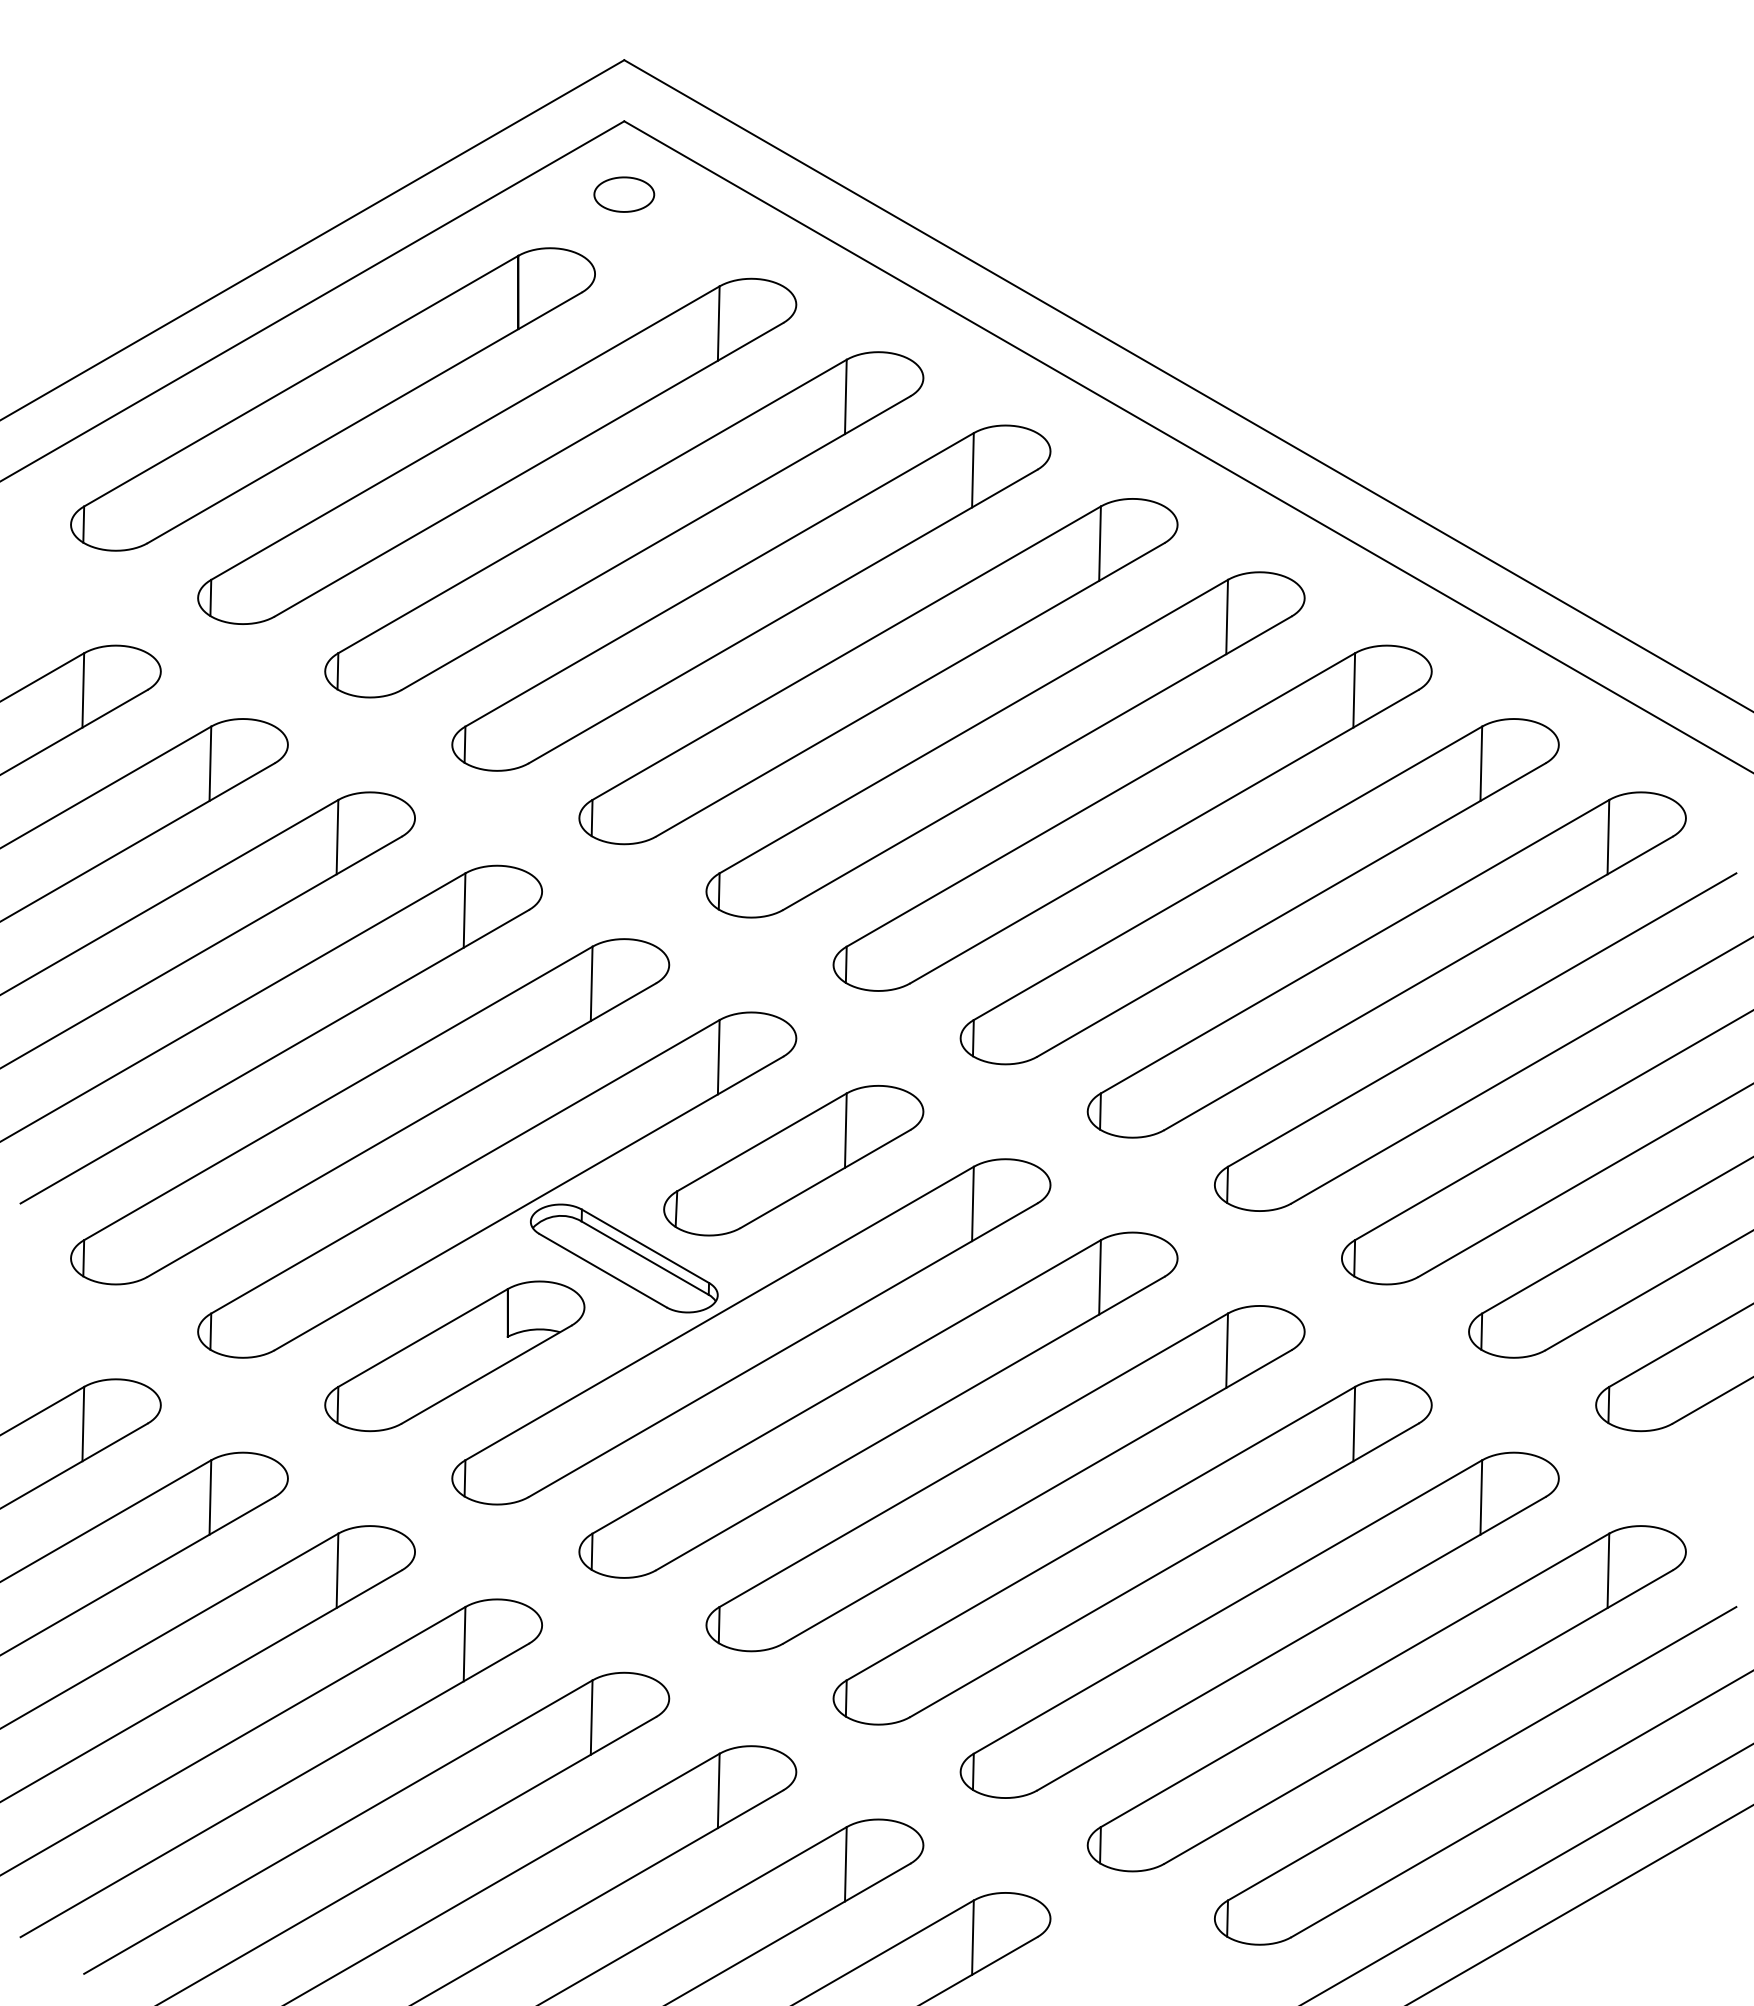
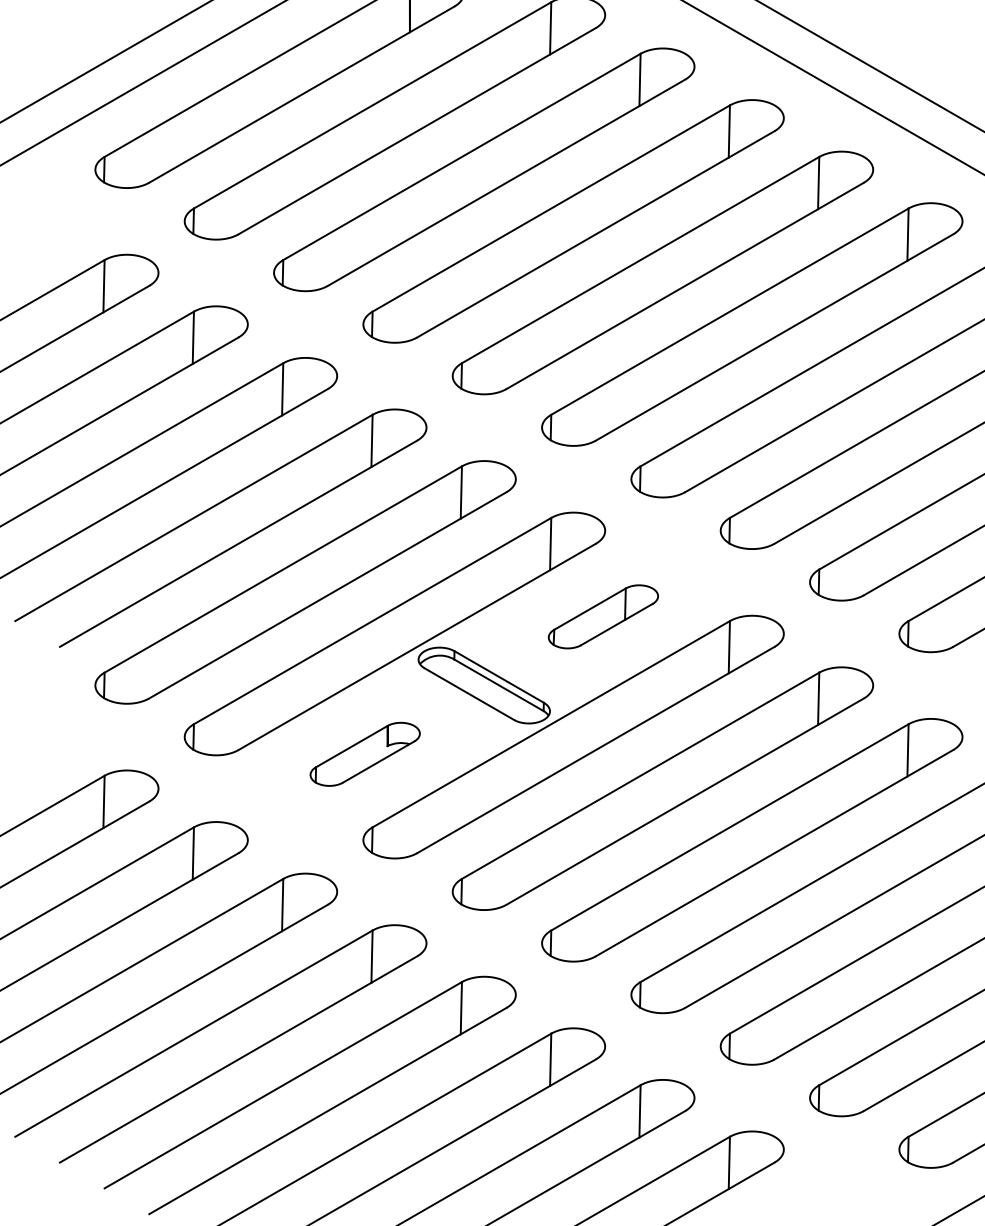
part: (793, 1160) -> (603, 616), size x0.6
part: (454, 1356) -> (364, 754), size x0.6

